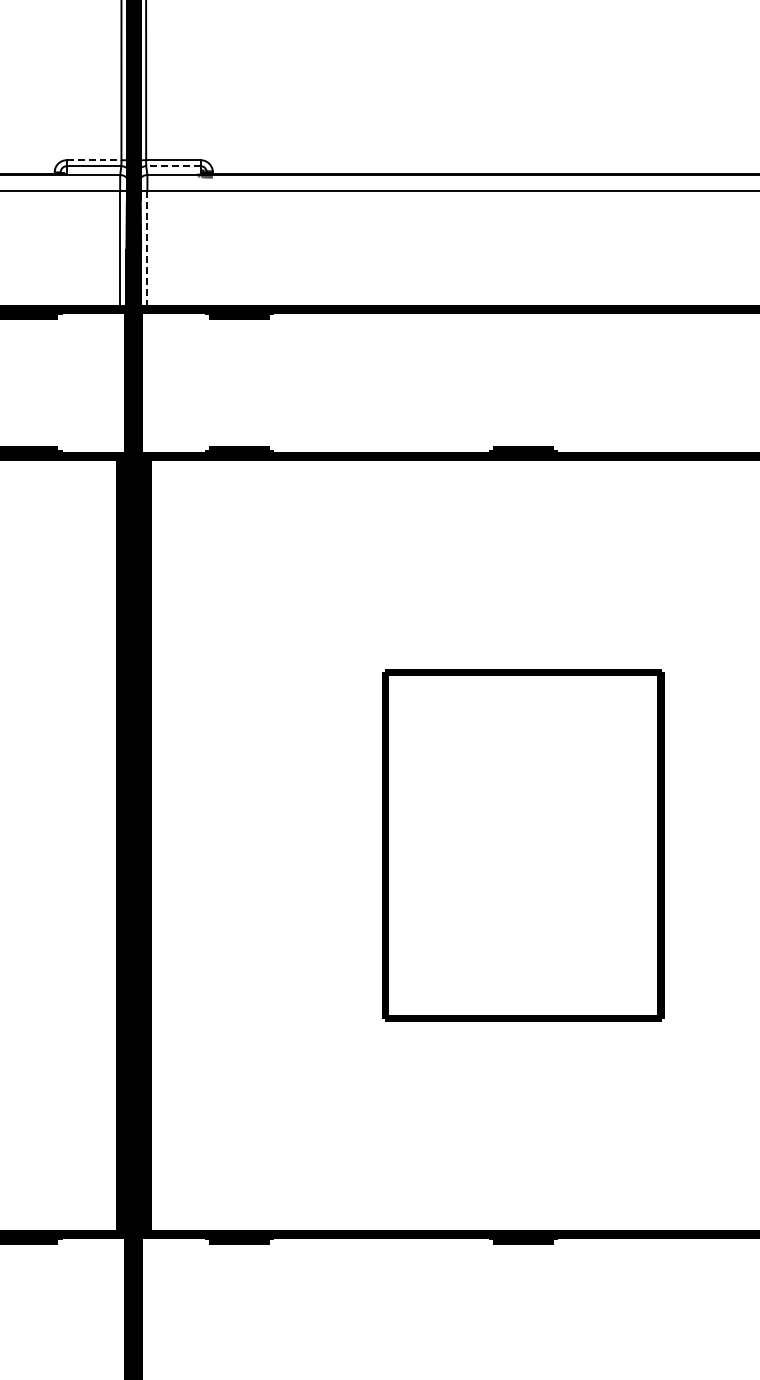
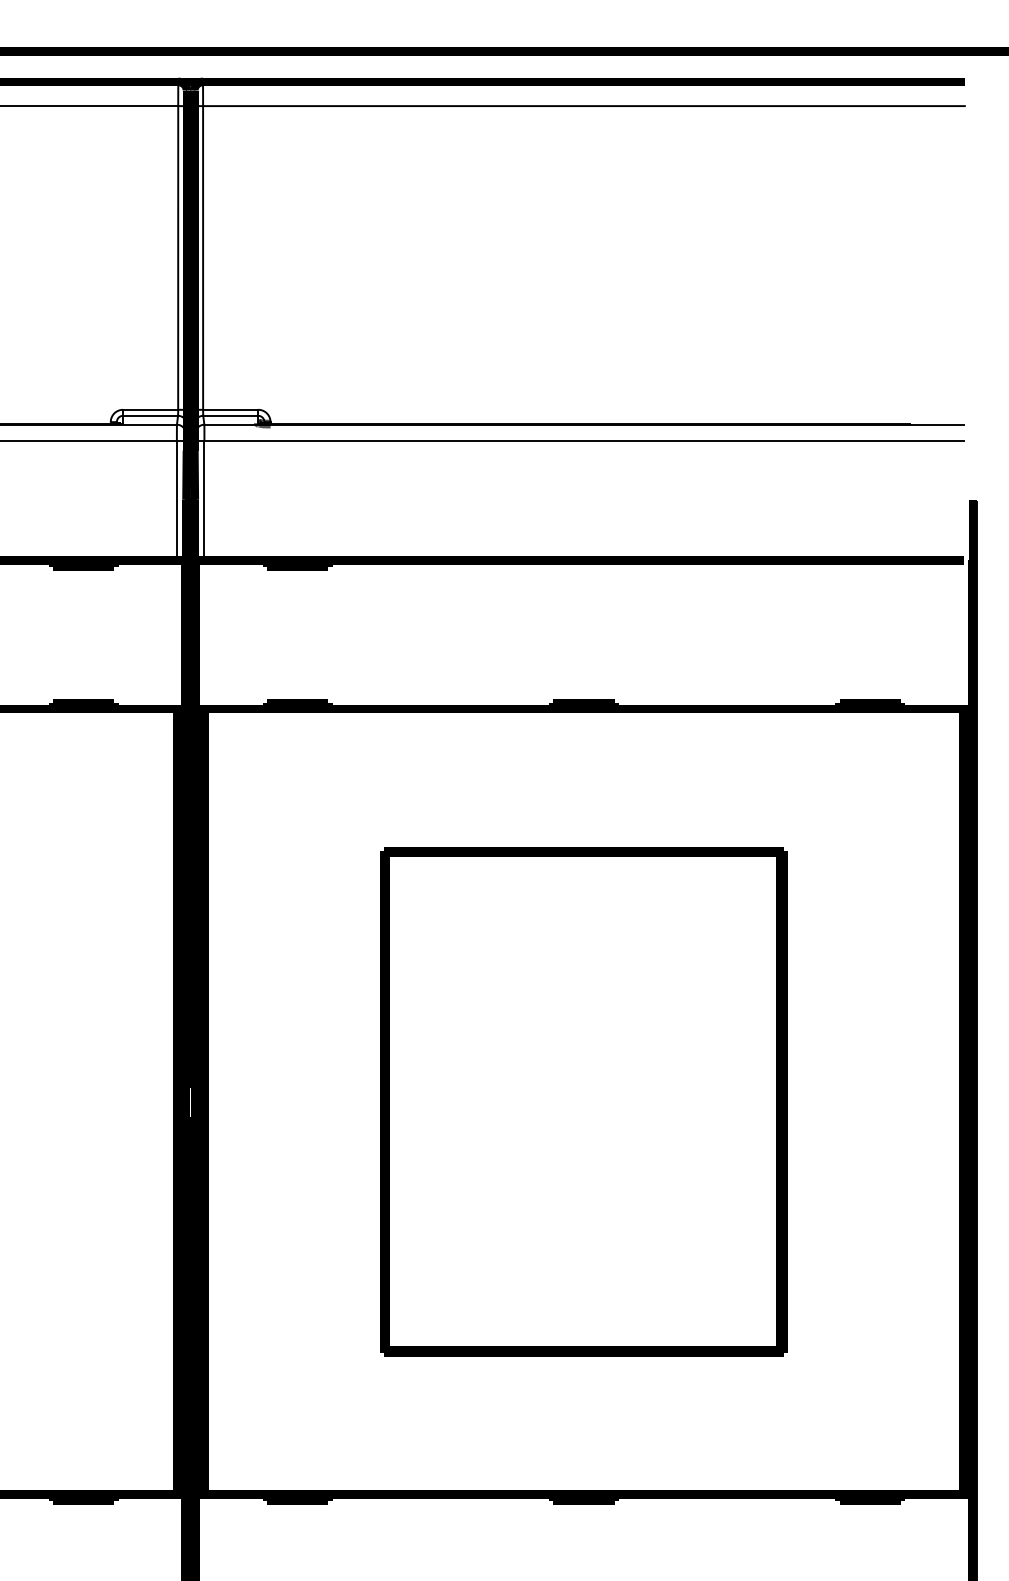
line: (94, 159) -> (150, 409), dashed -> solid
line: (173, 165) -> (230, 415), dashed -> solid
line: (147, 250) -> (204, 500), dashed -> solid
part: (522, 845) -> (583, 1101), size x1.43

